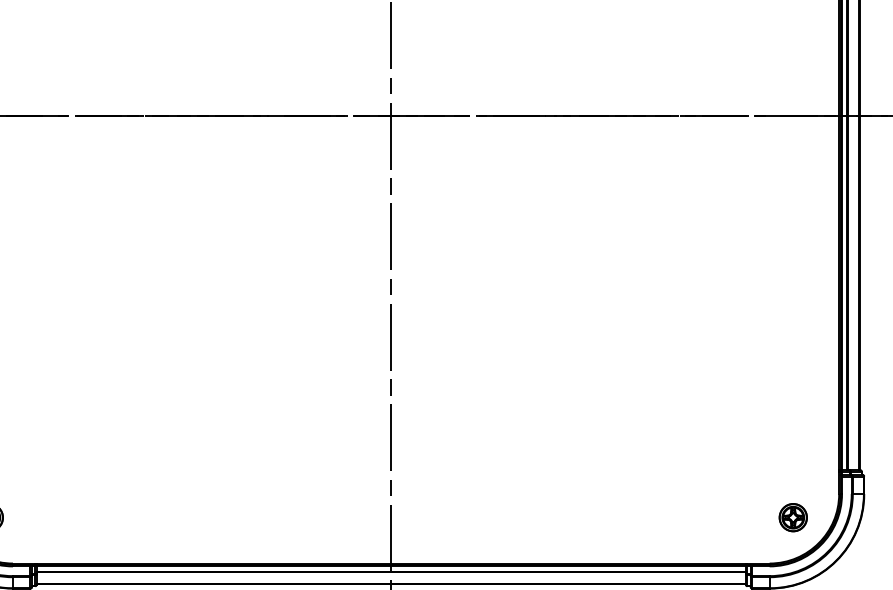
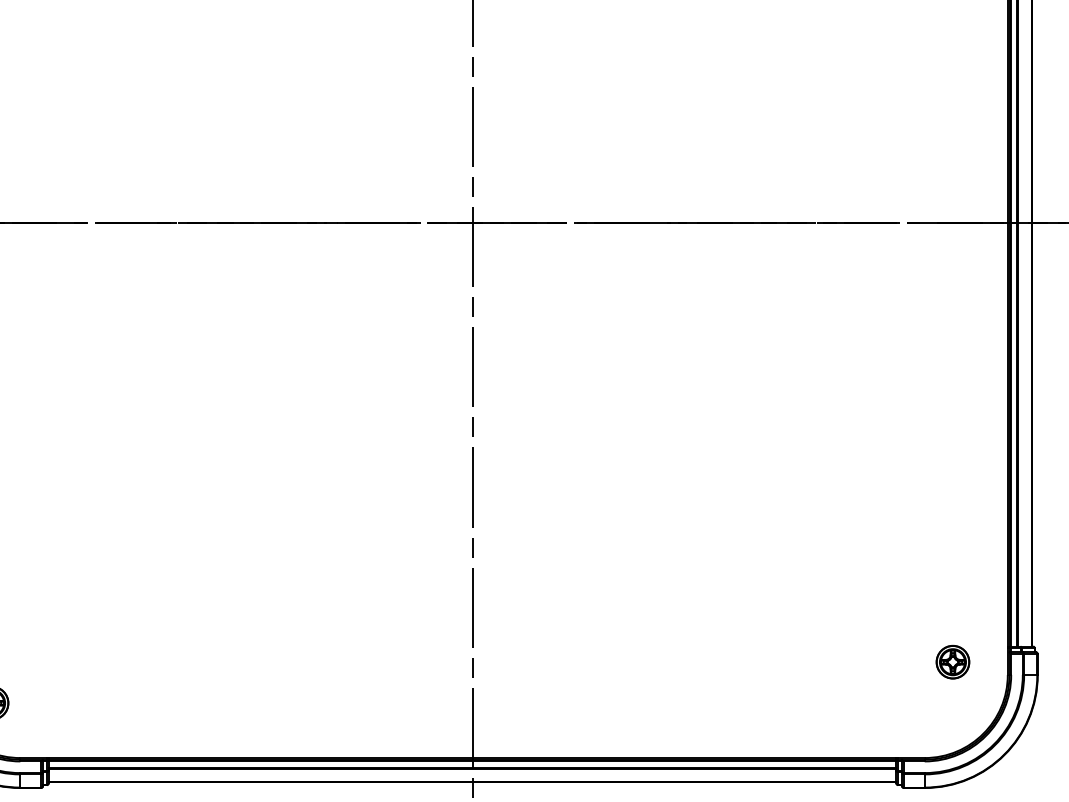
part: (792, 517) -> (952, 662), moved

